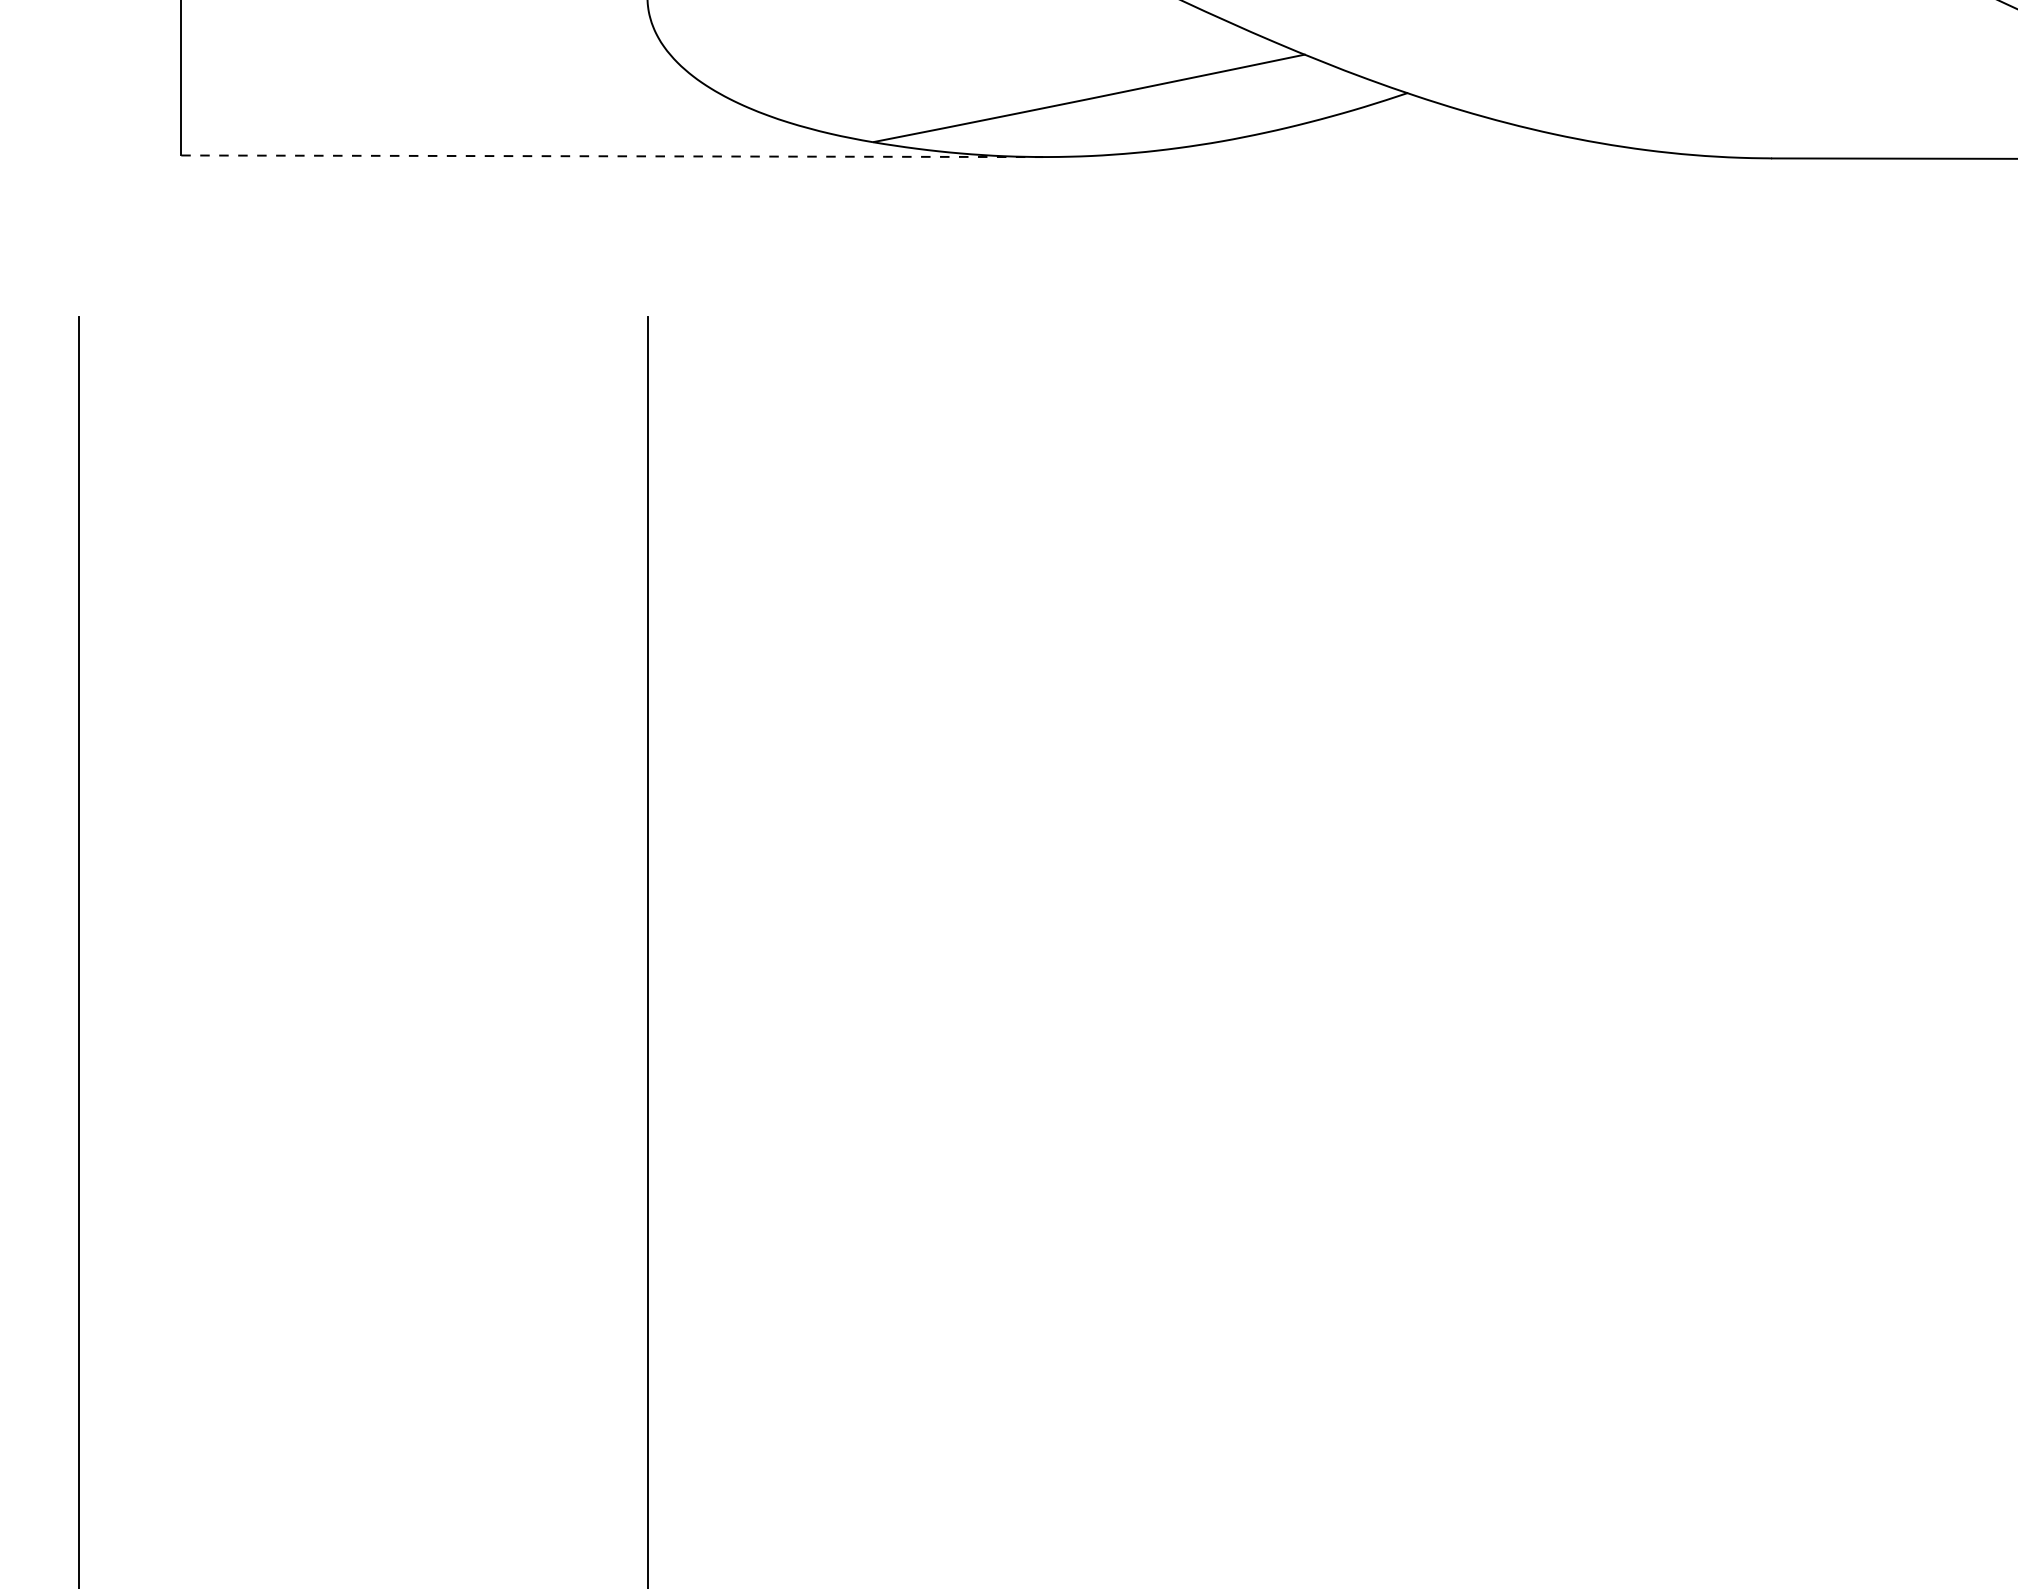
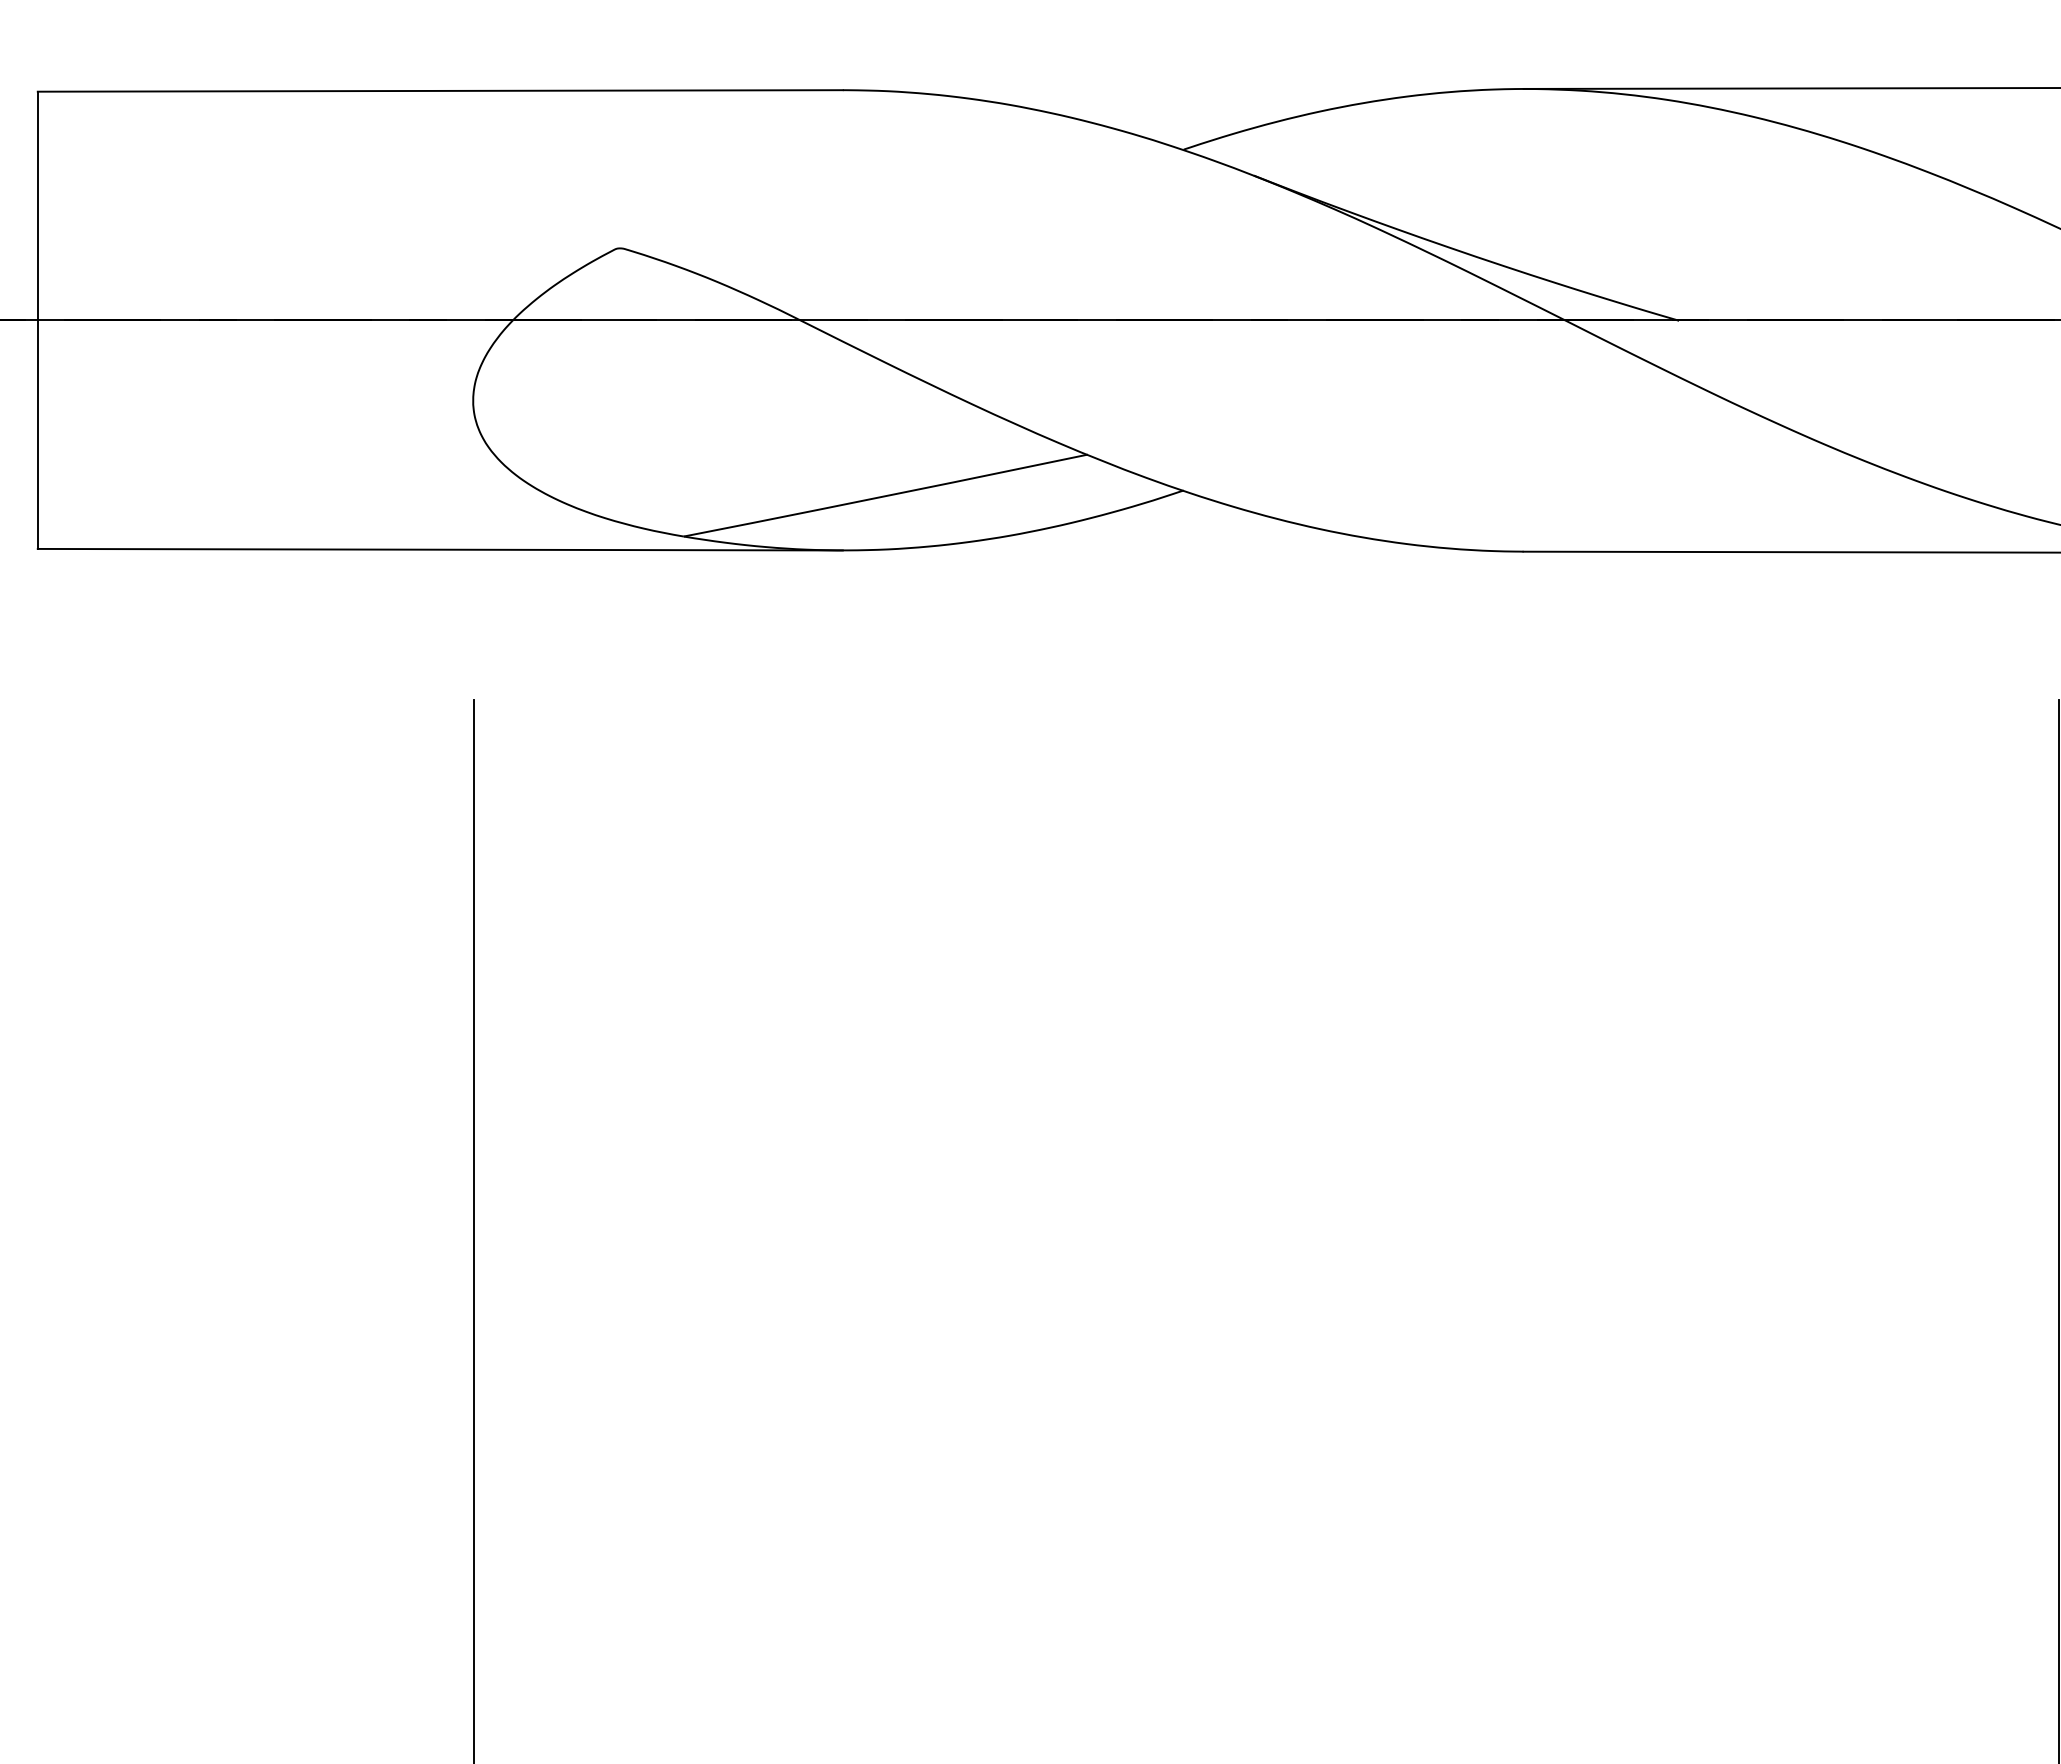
line: (612, 156) -> (440, 549), dashed -> solid

